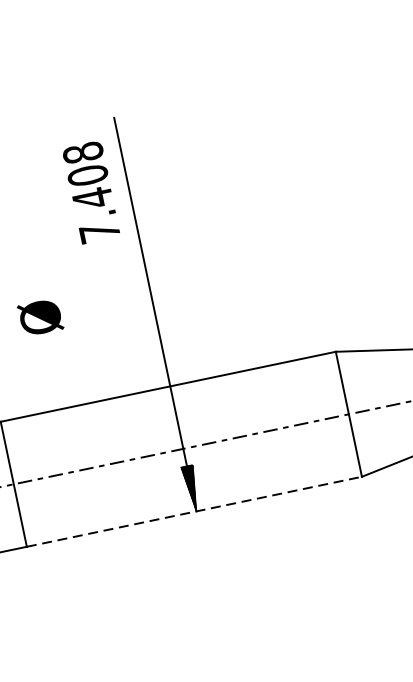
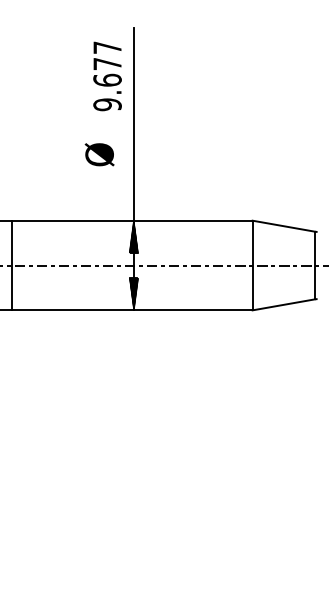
text: (91, 192) -> (107, 76), 7.408 -> 9.677
text: (40, 317) -> (99, 154), moved
hatch: (174, 408) -> (133, 236), added
line: (194, 511) -> (132, 310), dashed -> solid

